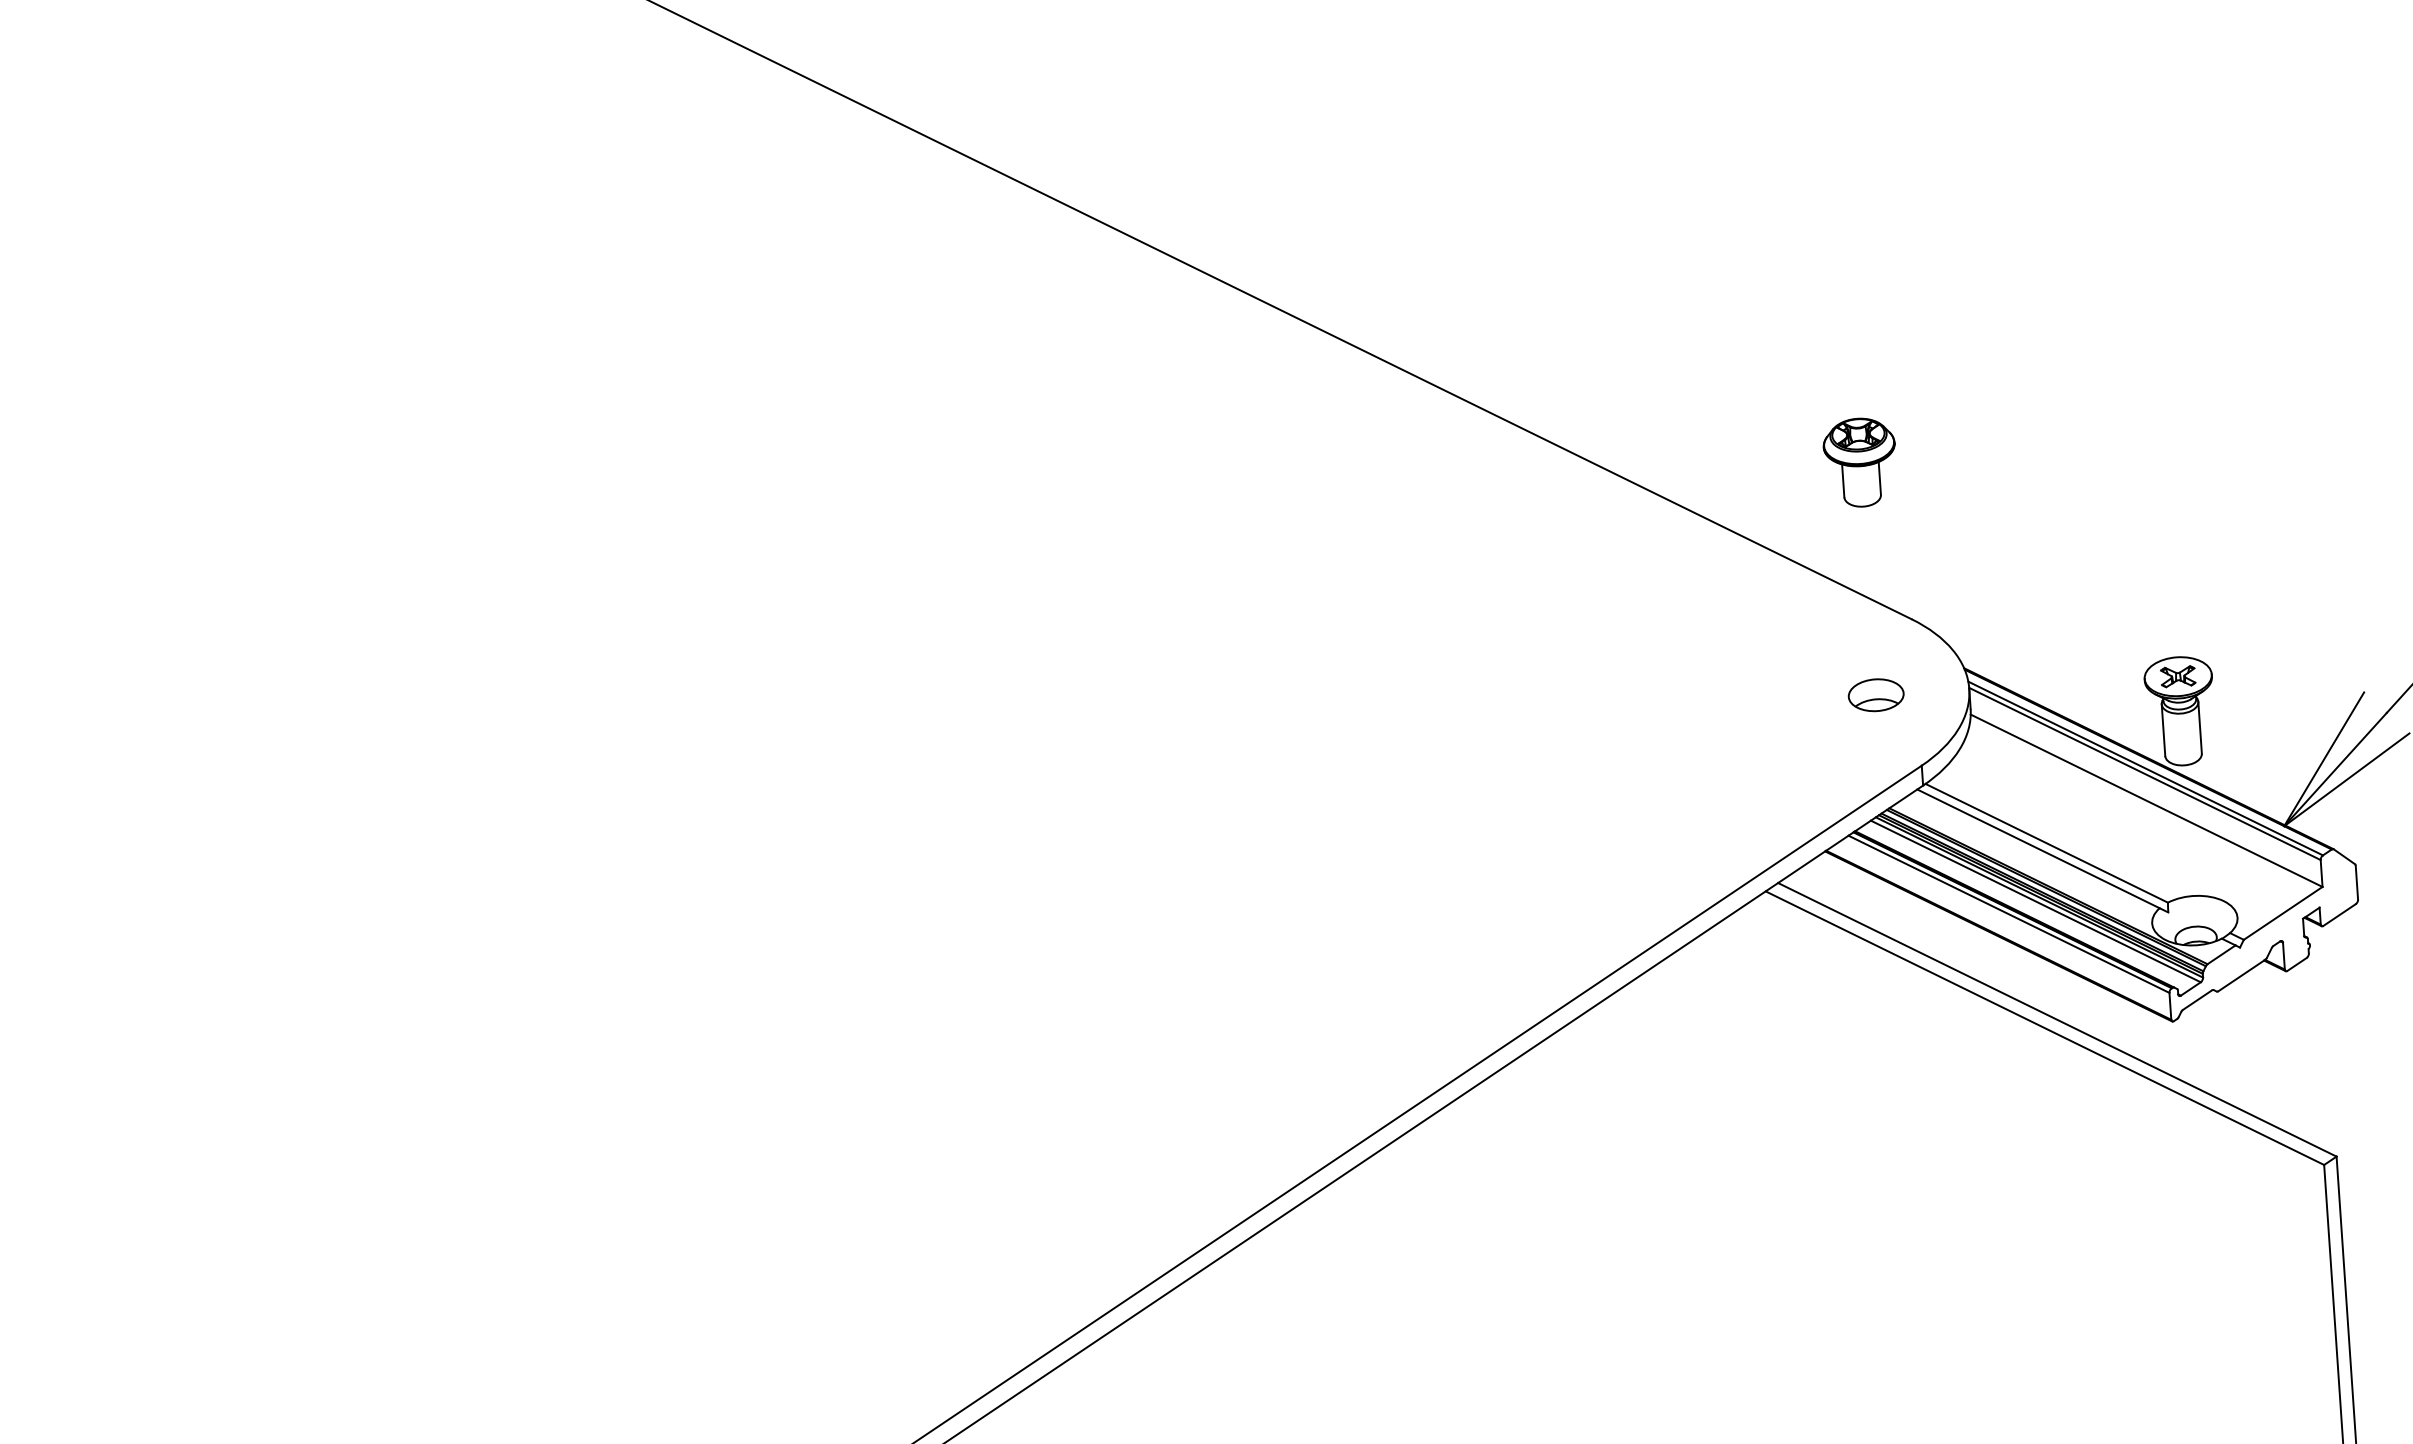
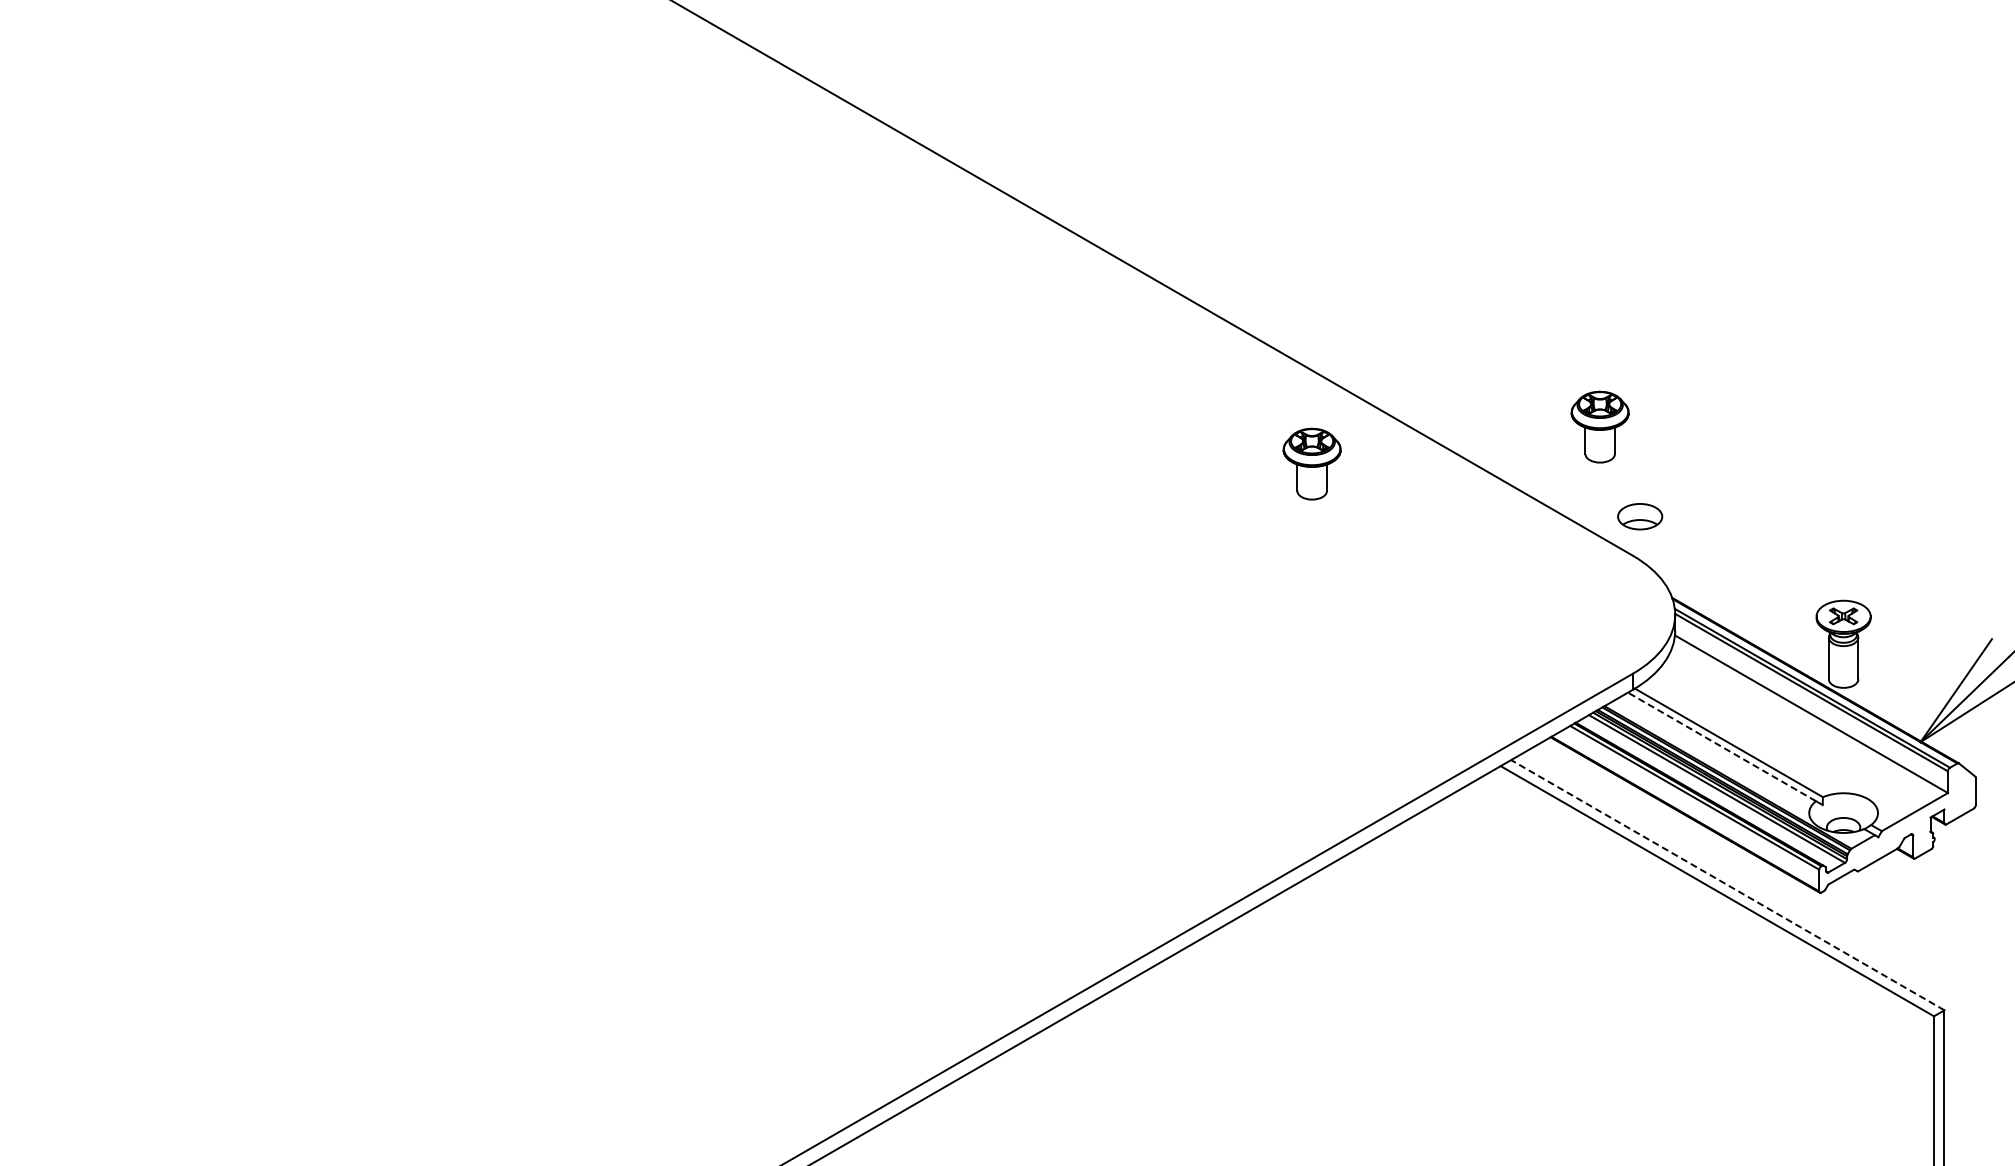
part: (1505, 532) -> (1311, 463), added
part: (1876, 694) -> (1640, 516), moved
line: (2039, 848) -> (1722, 746), solid -> dashed
line: (2056, 1018) -> (1727, 884), solid -> dashed

